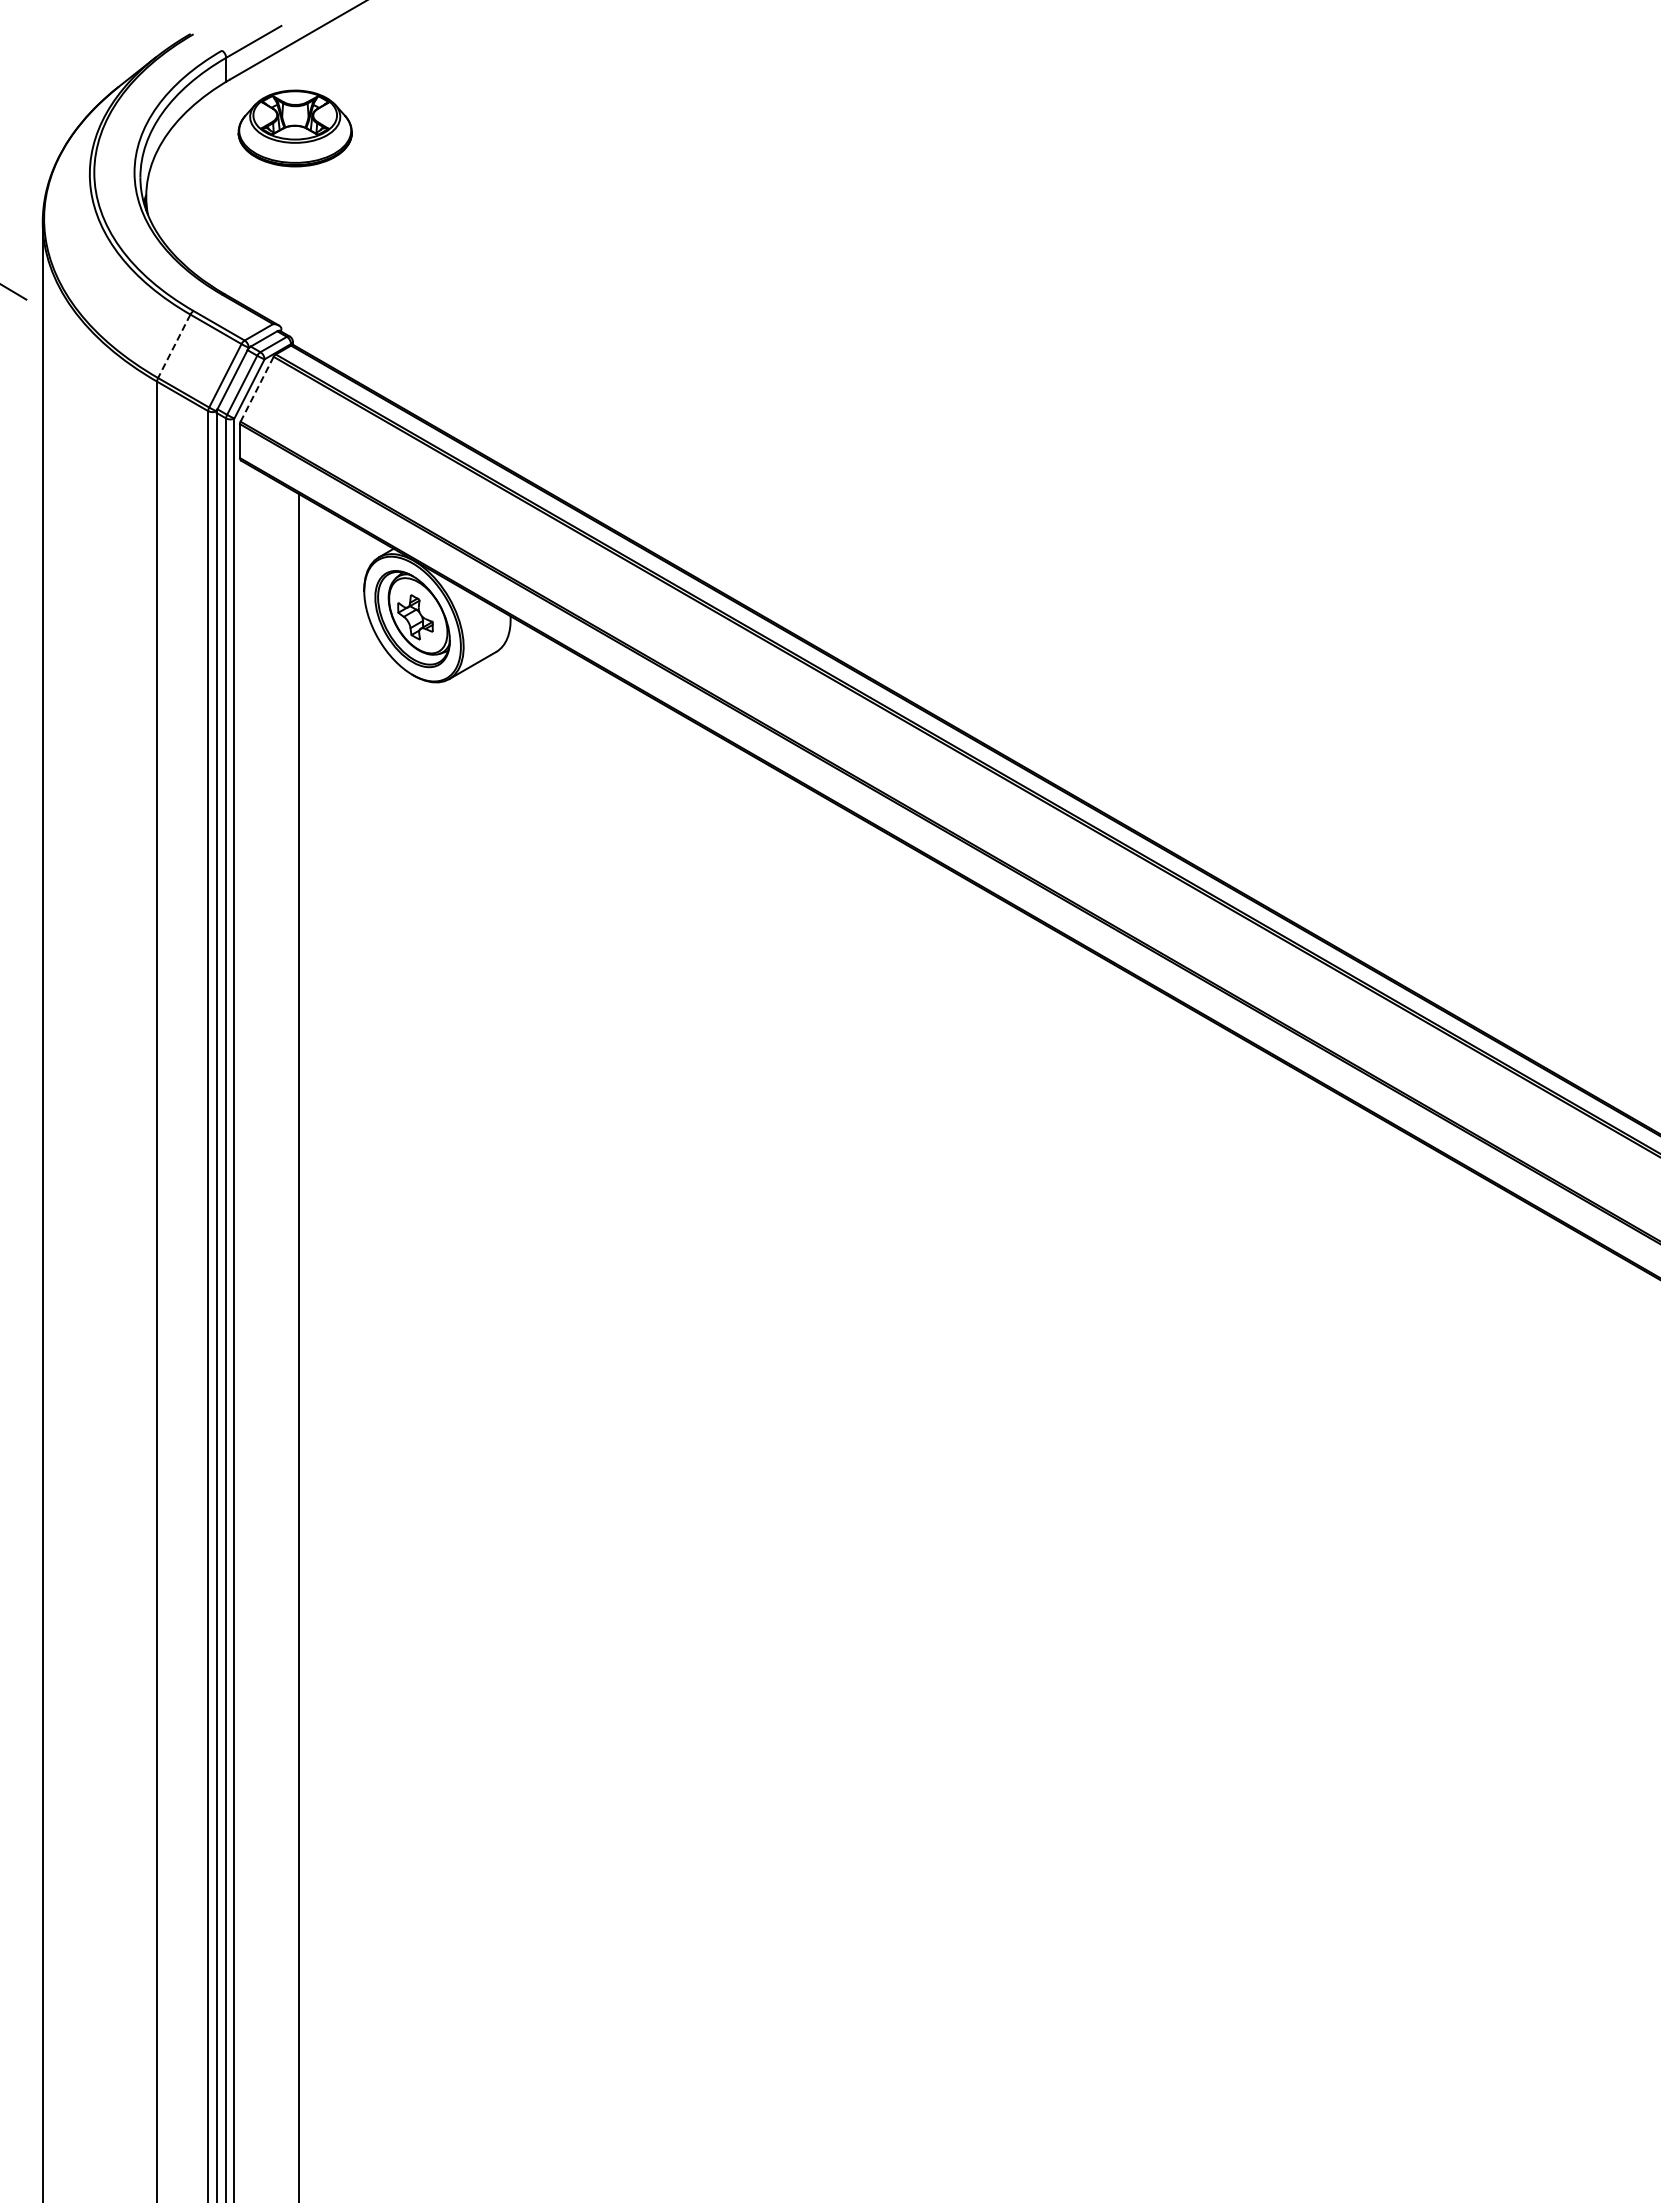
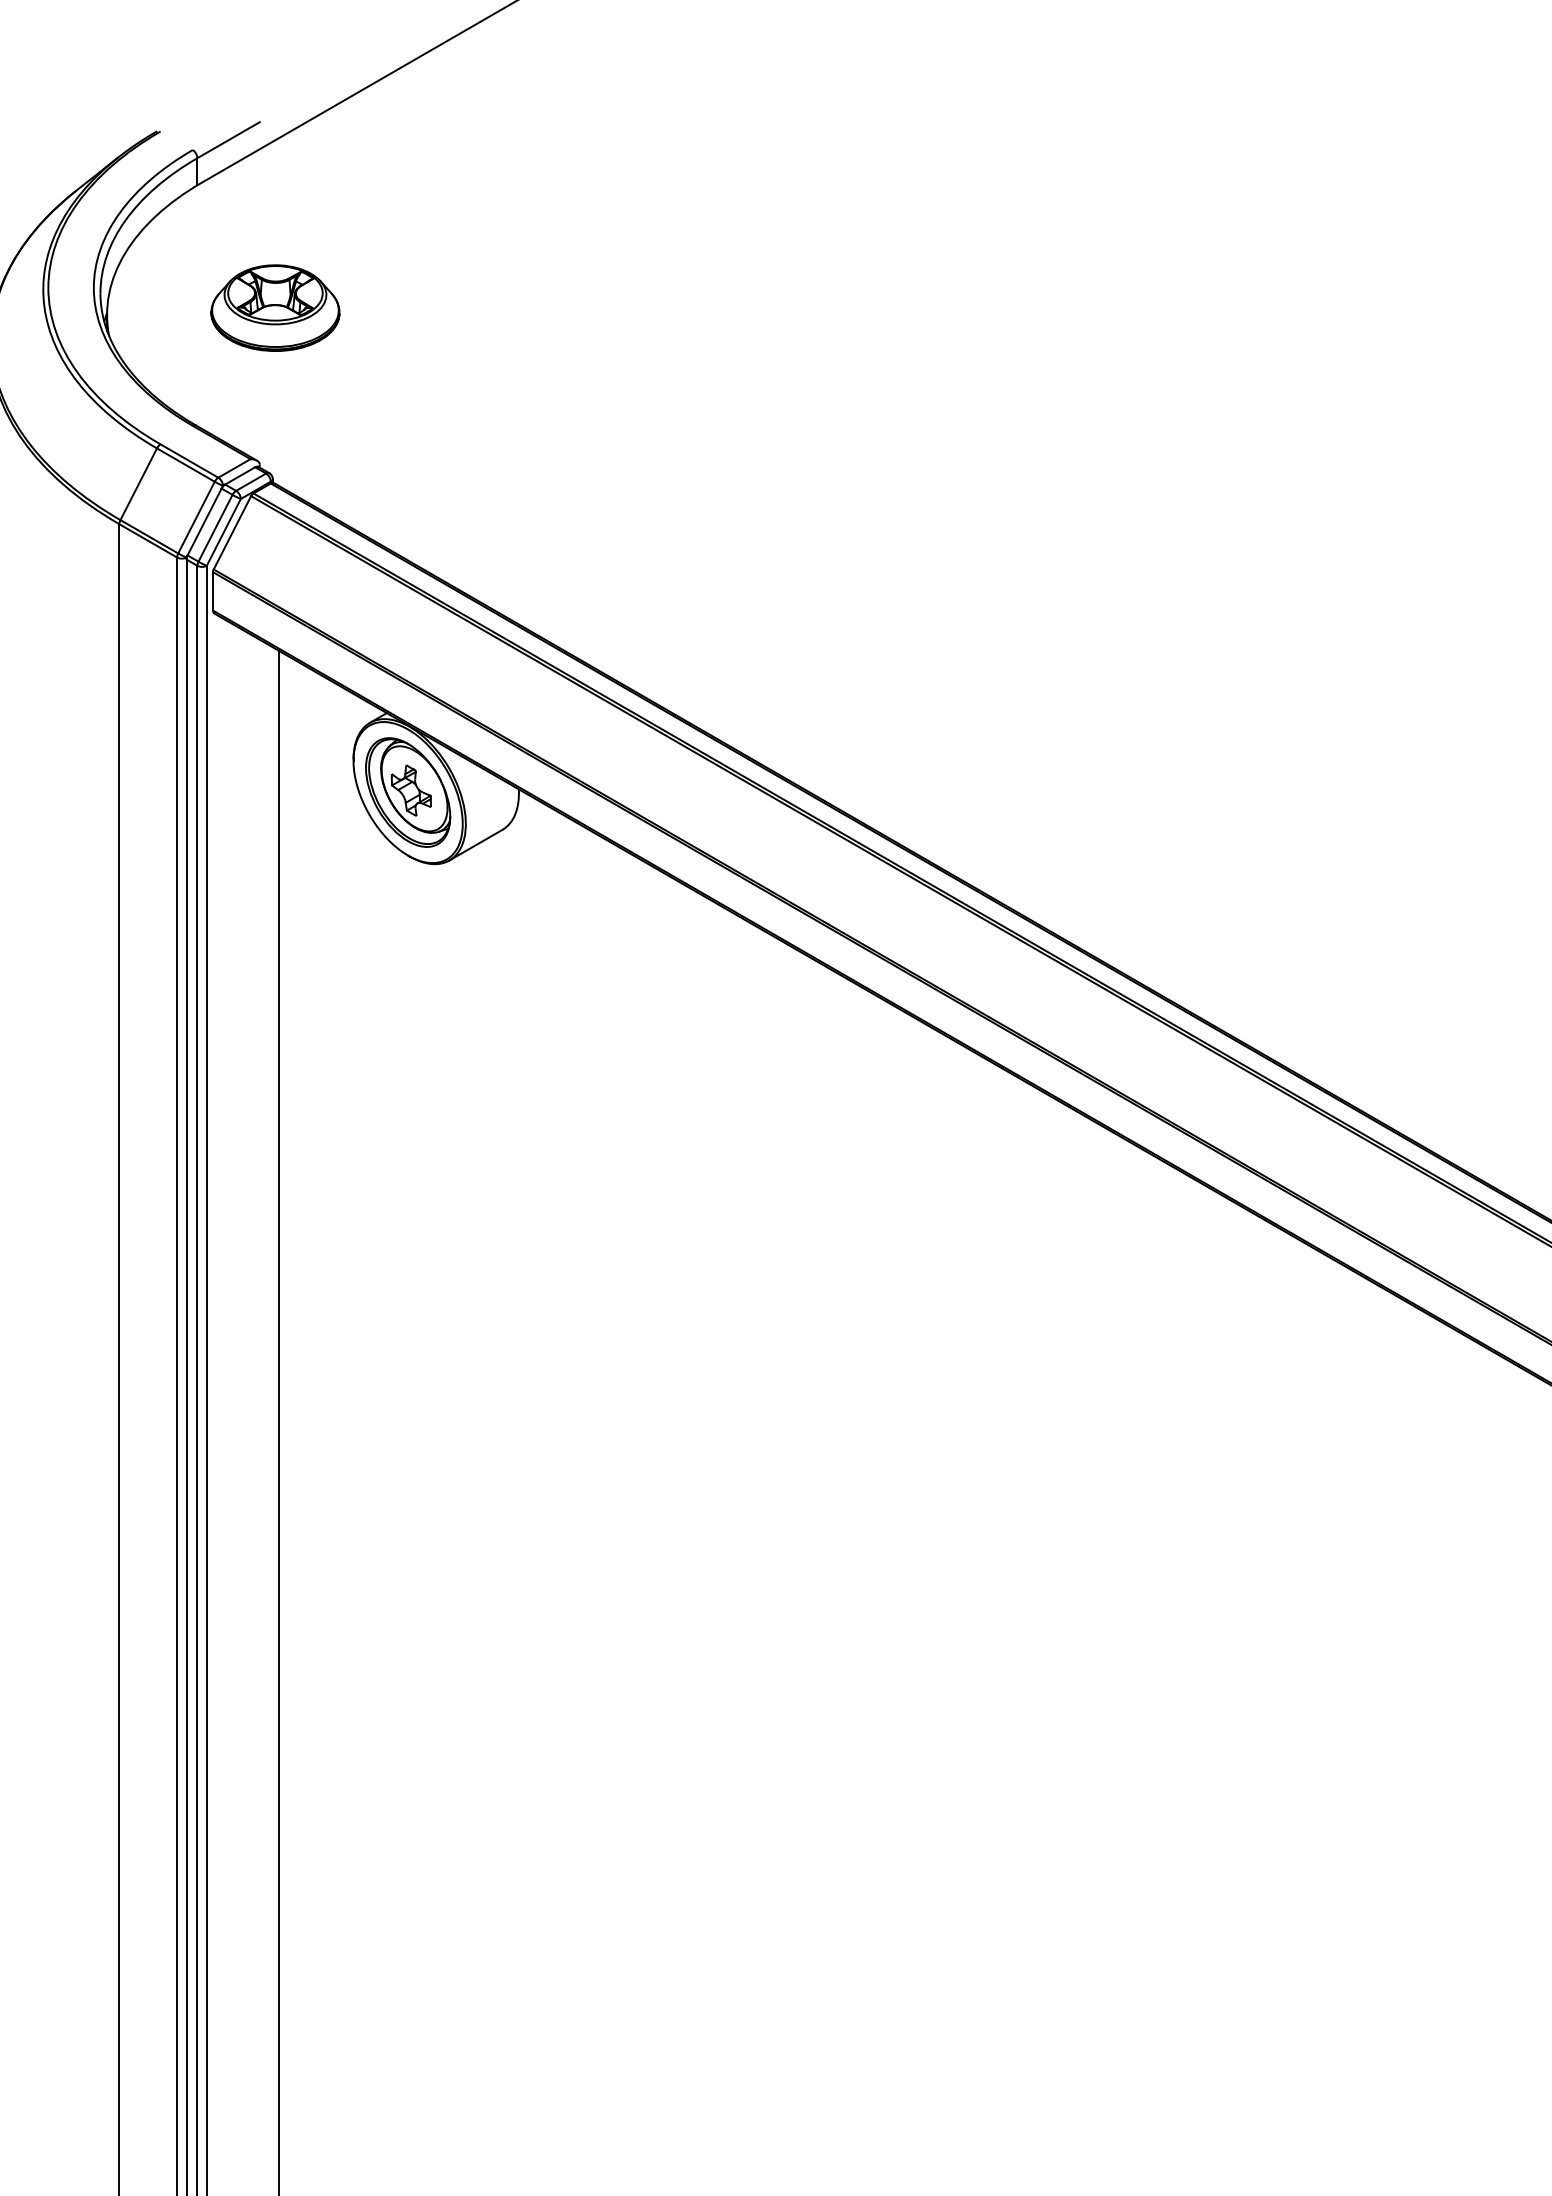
part: (294, 128) -> (274, 308), moved
line: (174, 346) -> (139, 484), dashed -> solid
line: (256, 389) -> (231, 533), dashed -> solid

